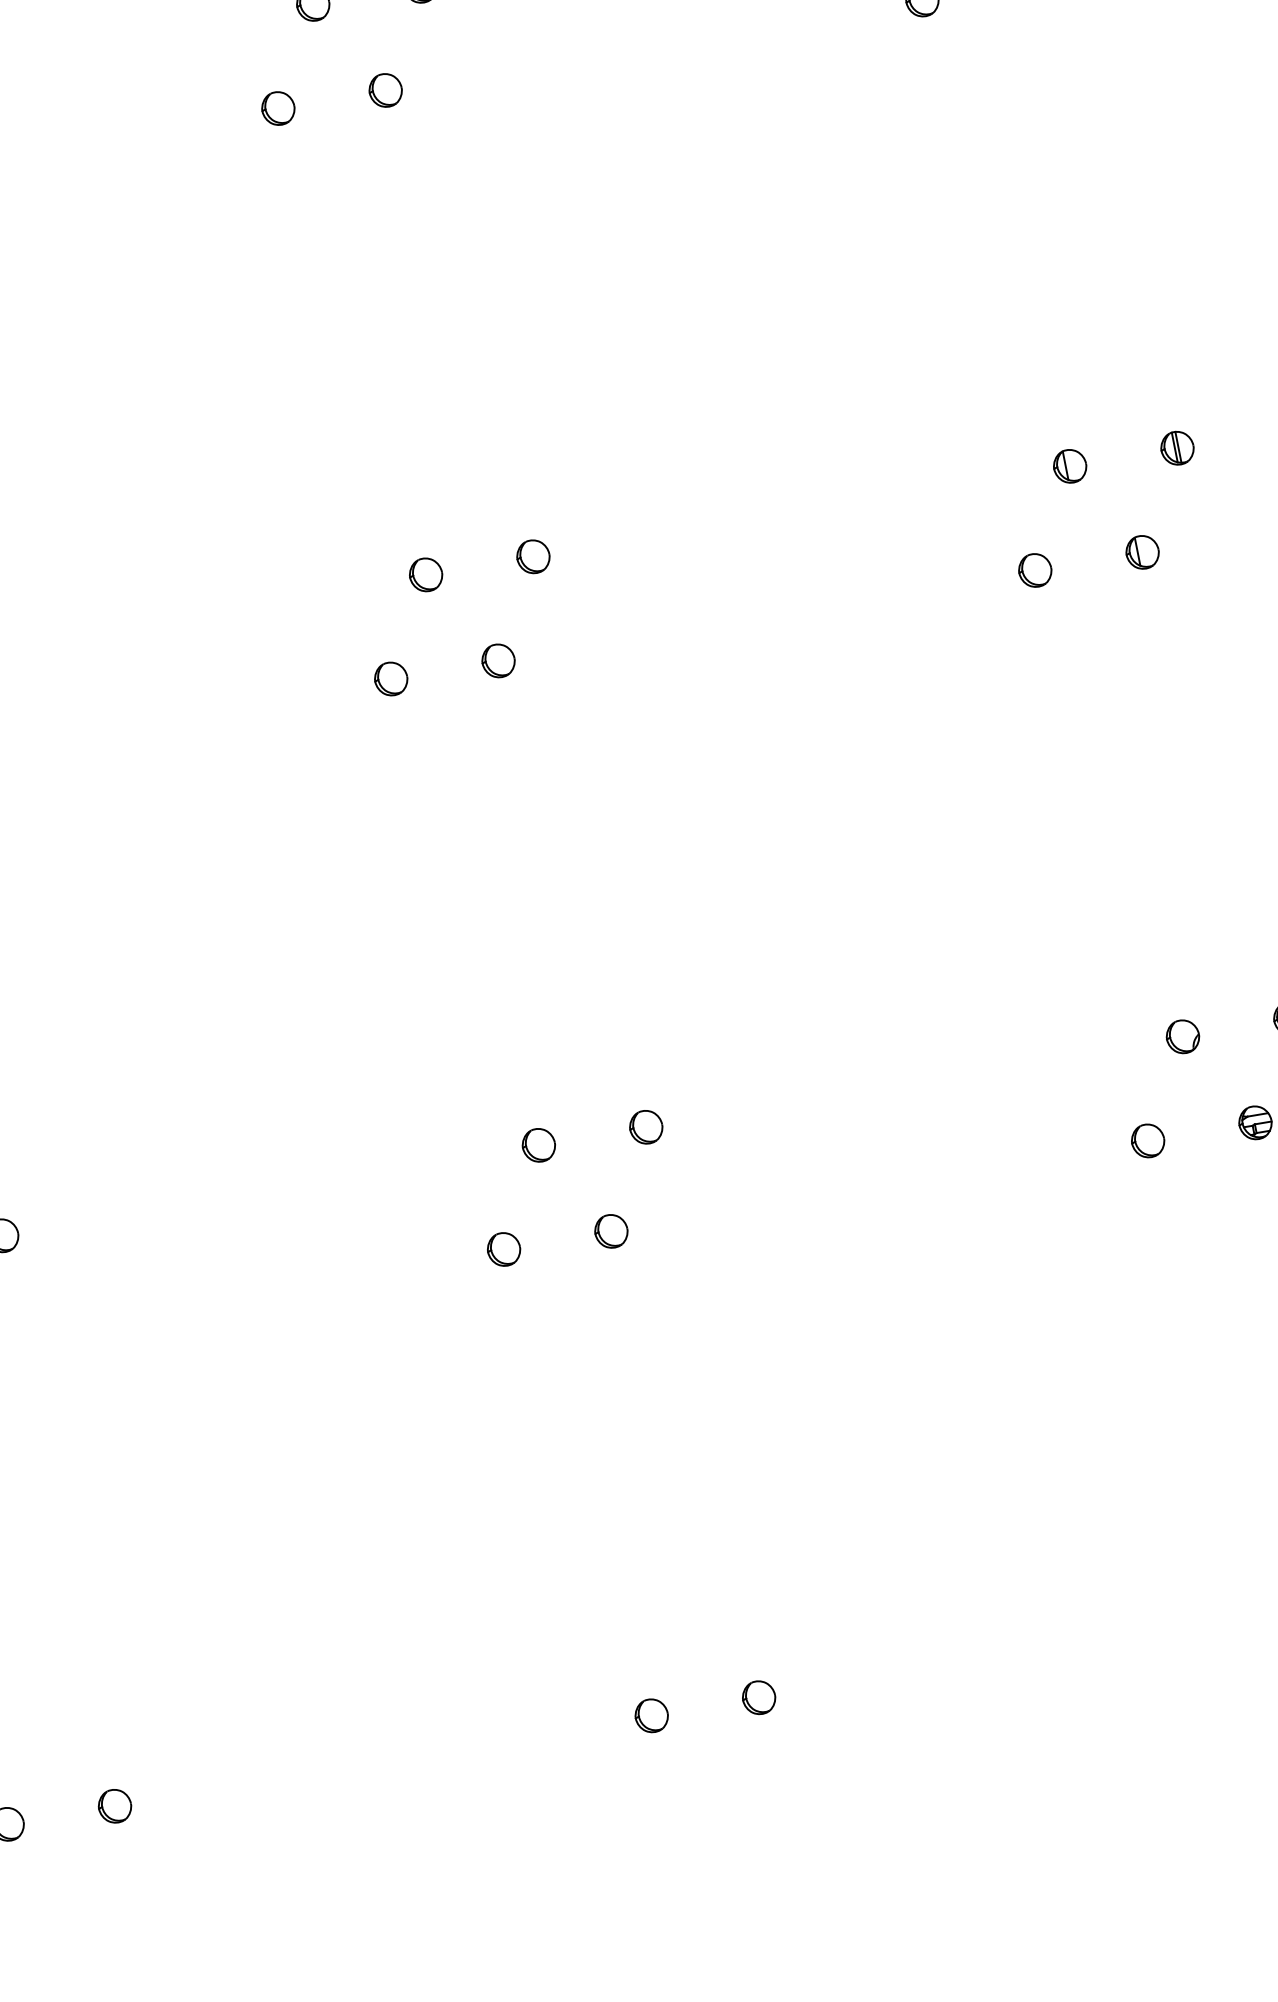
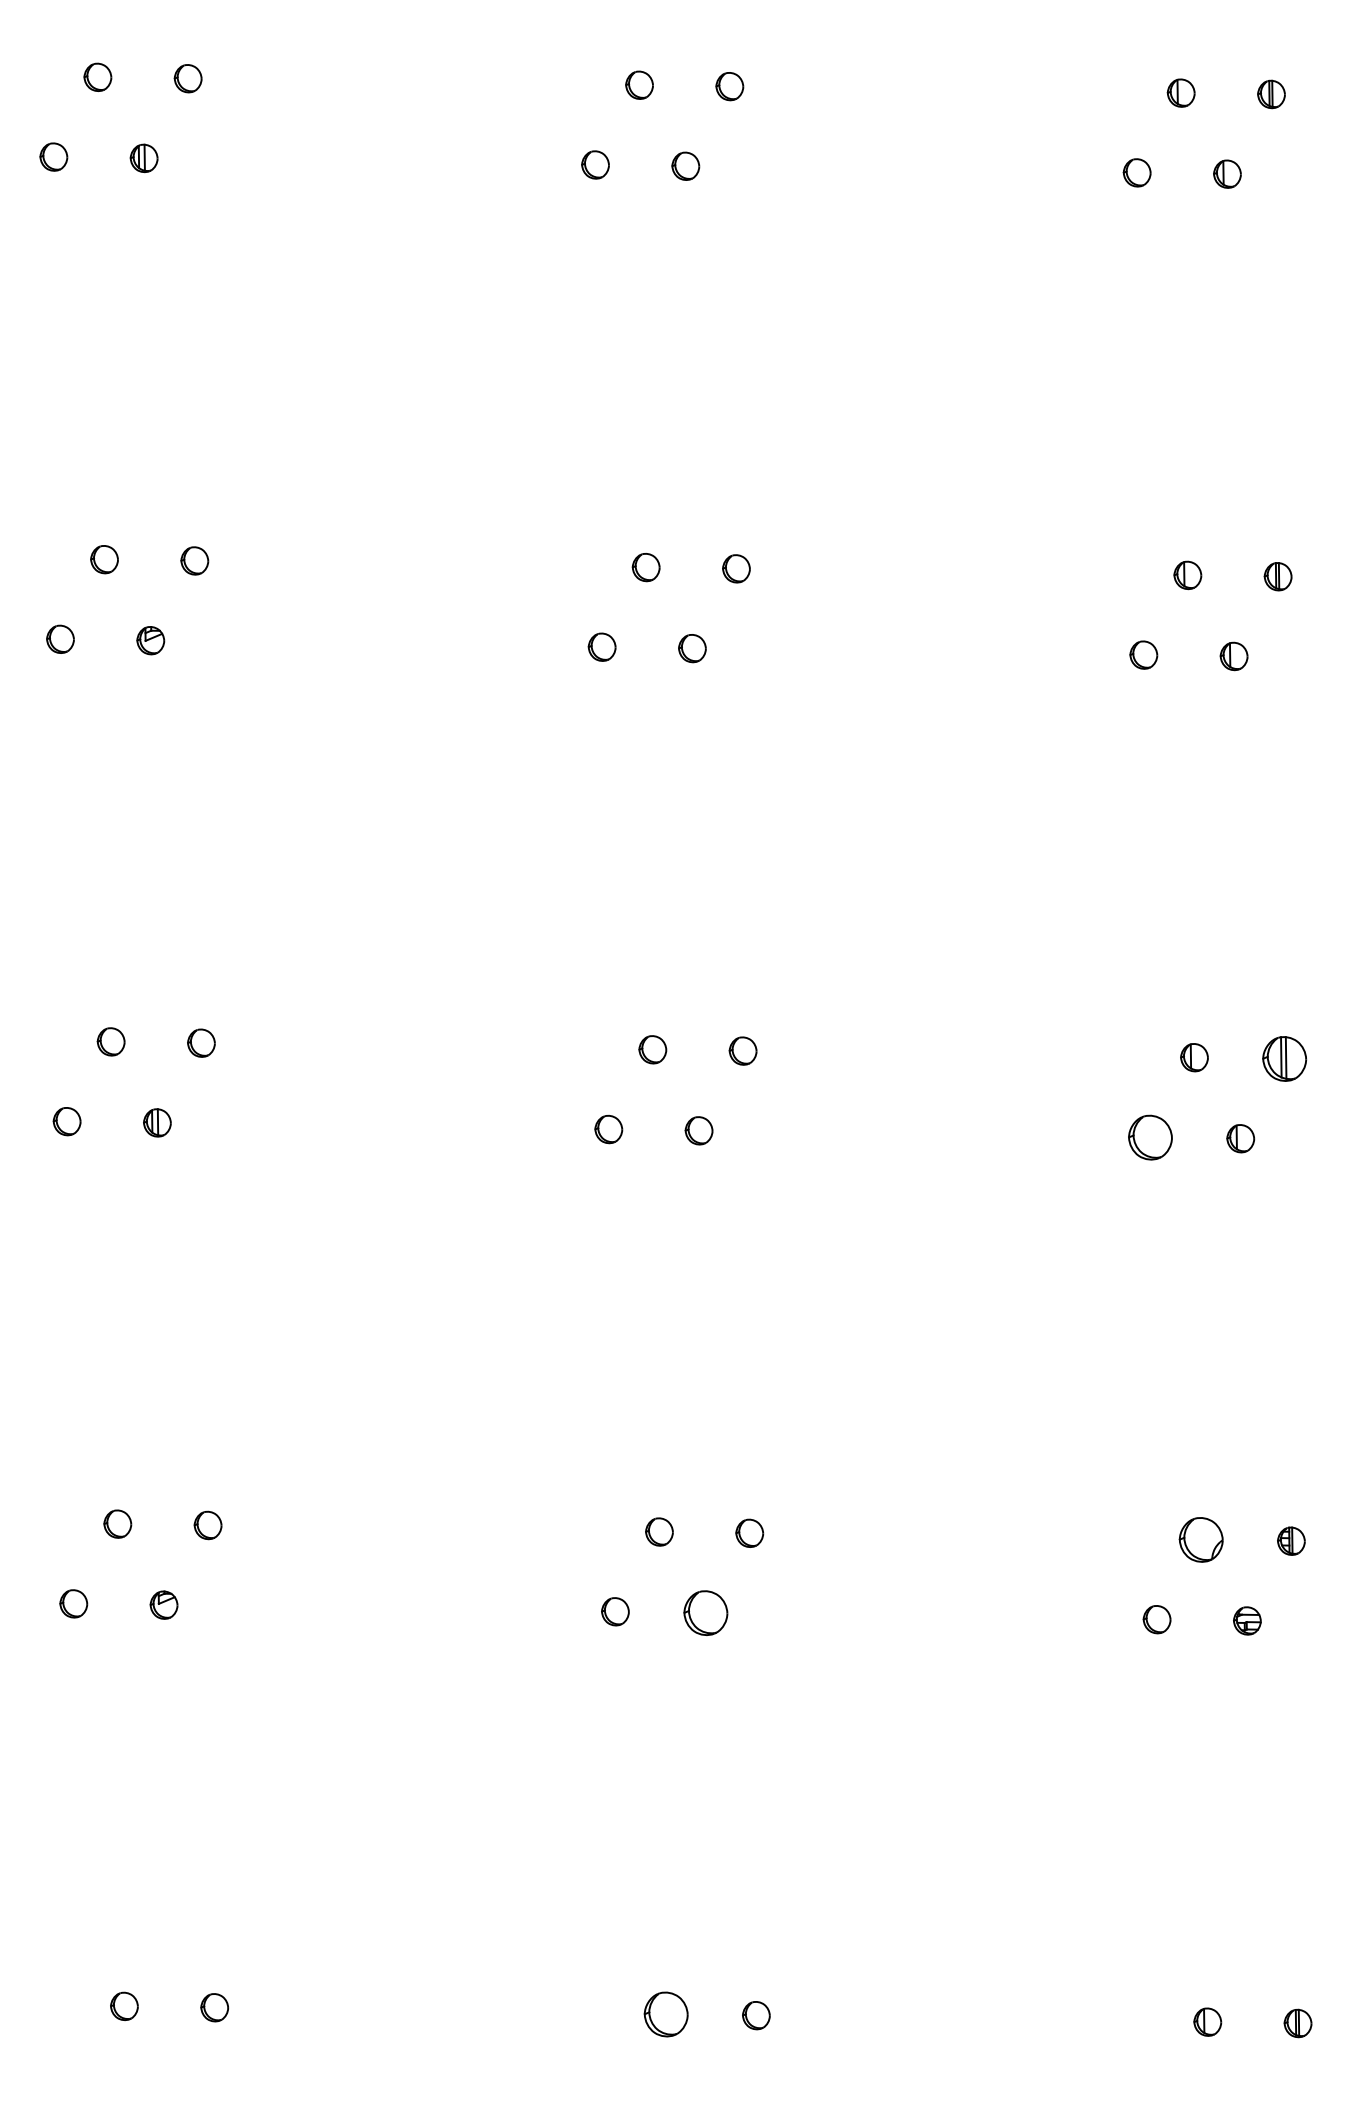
part: (1177, 447) -> (1284, 1058), size x1.6
part: (1035, 569) -> (1150, 1136), size x1.6
part: (1182, 1036) -> (1200, 1539), size x1.6
part: (610, 1230) -> (705, 1612), size x1.6
part: (650, 1714) -> (665, 2013), size x1.6

